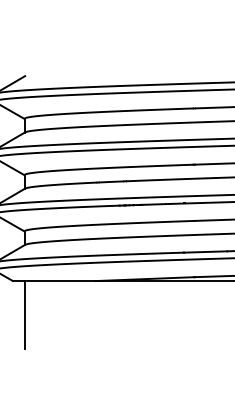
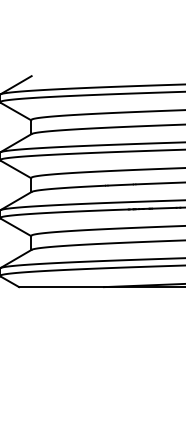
line: (25, 314) -> (32, 321), removed

